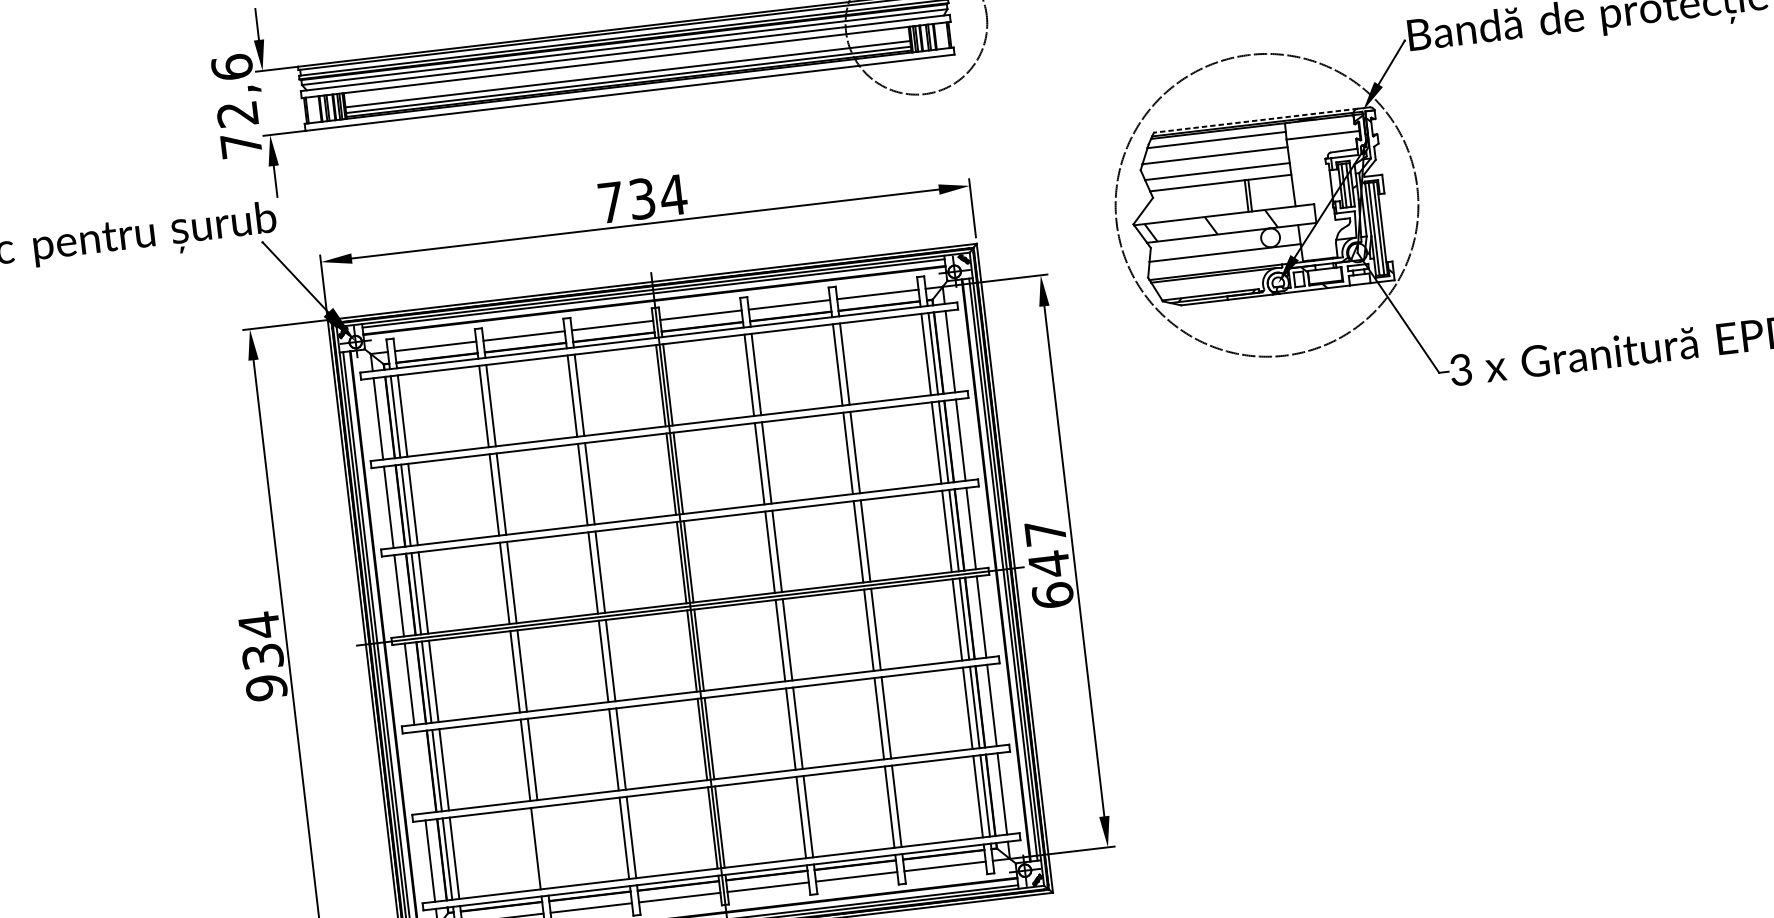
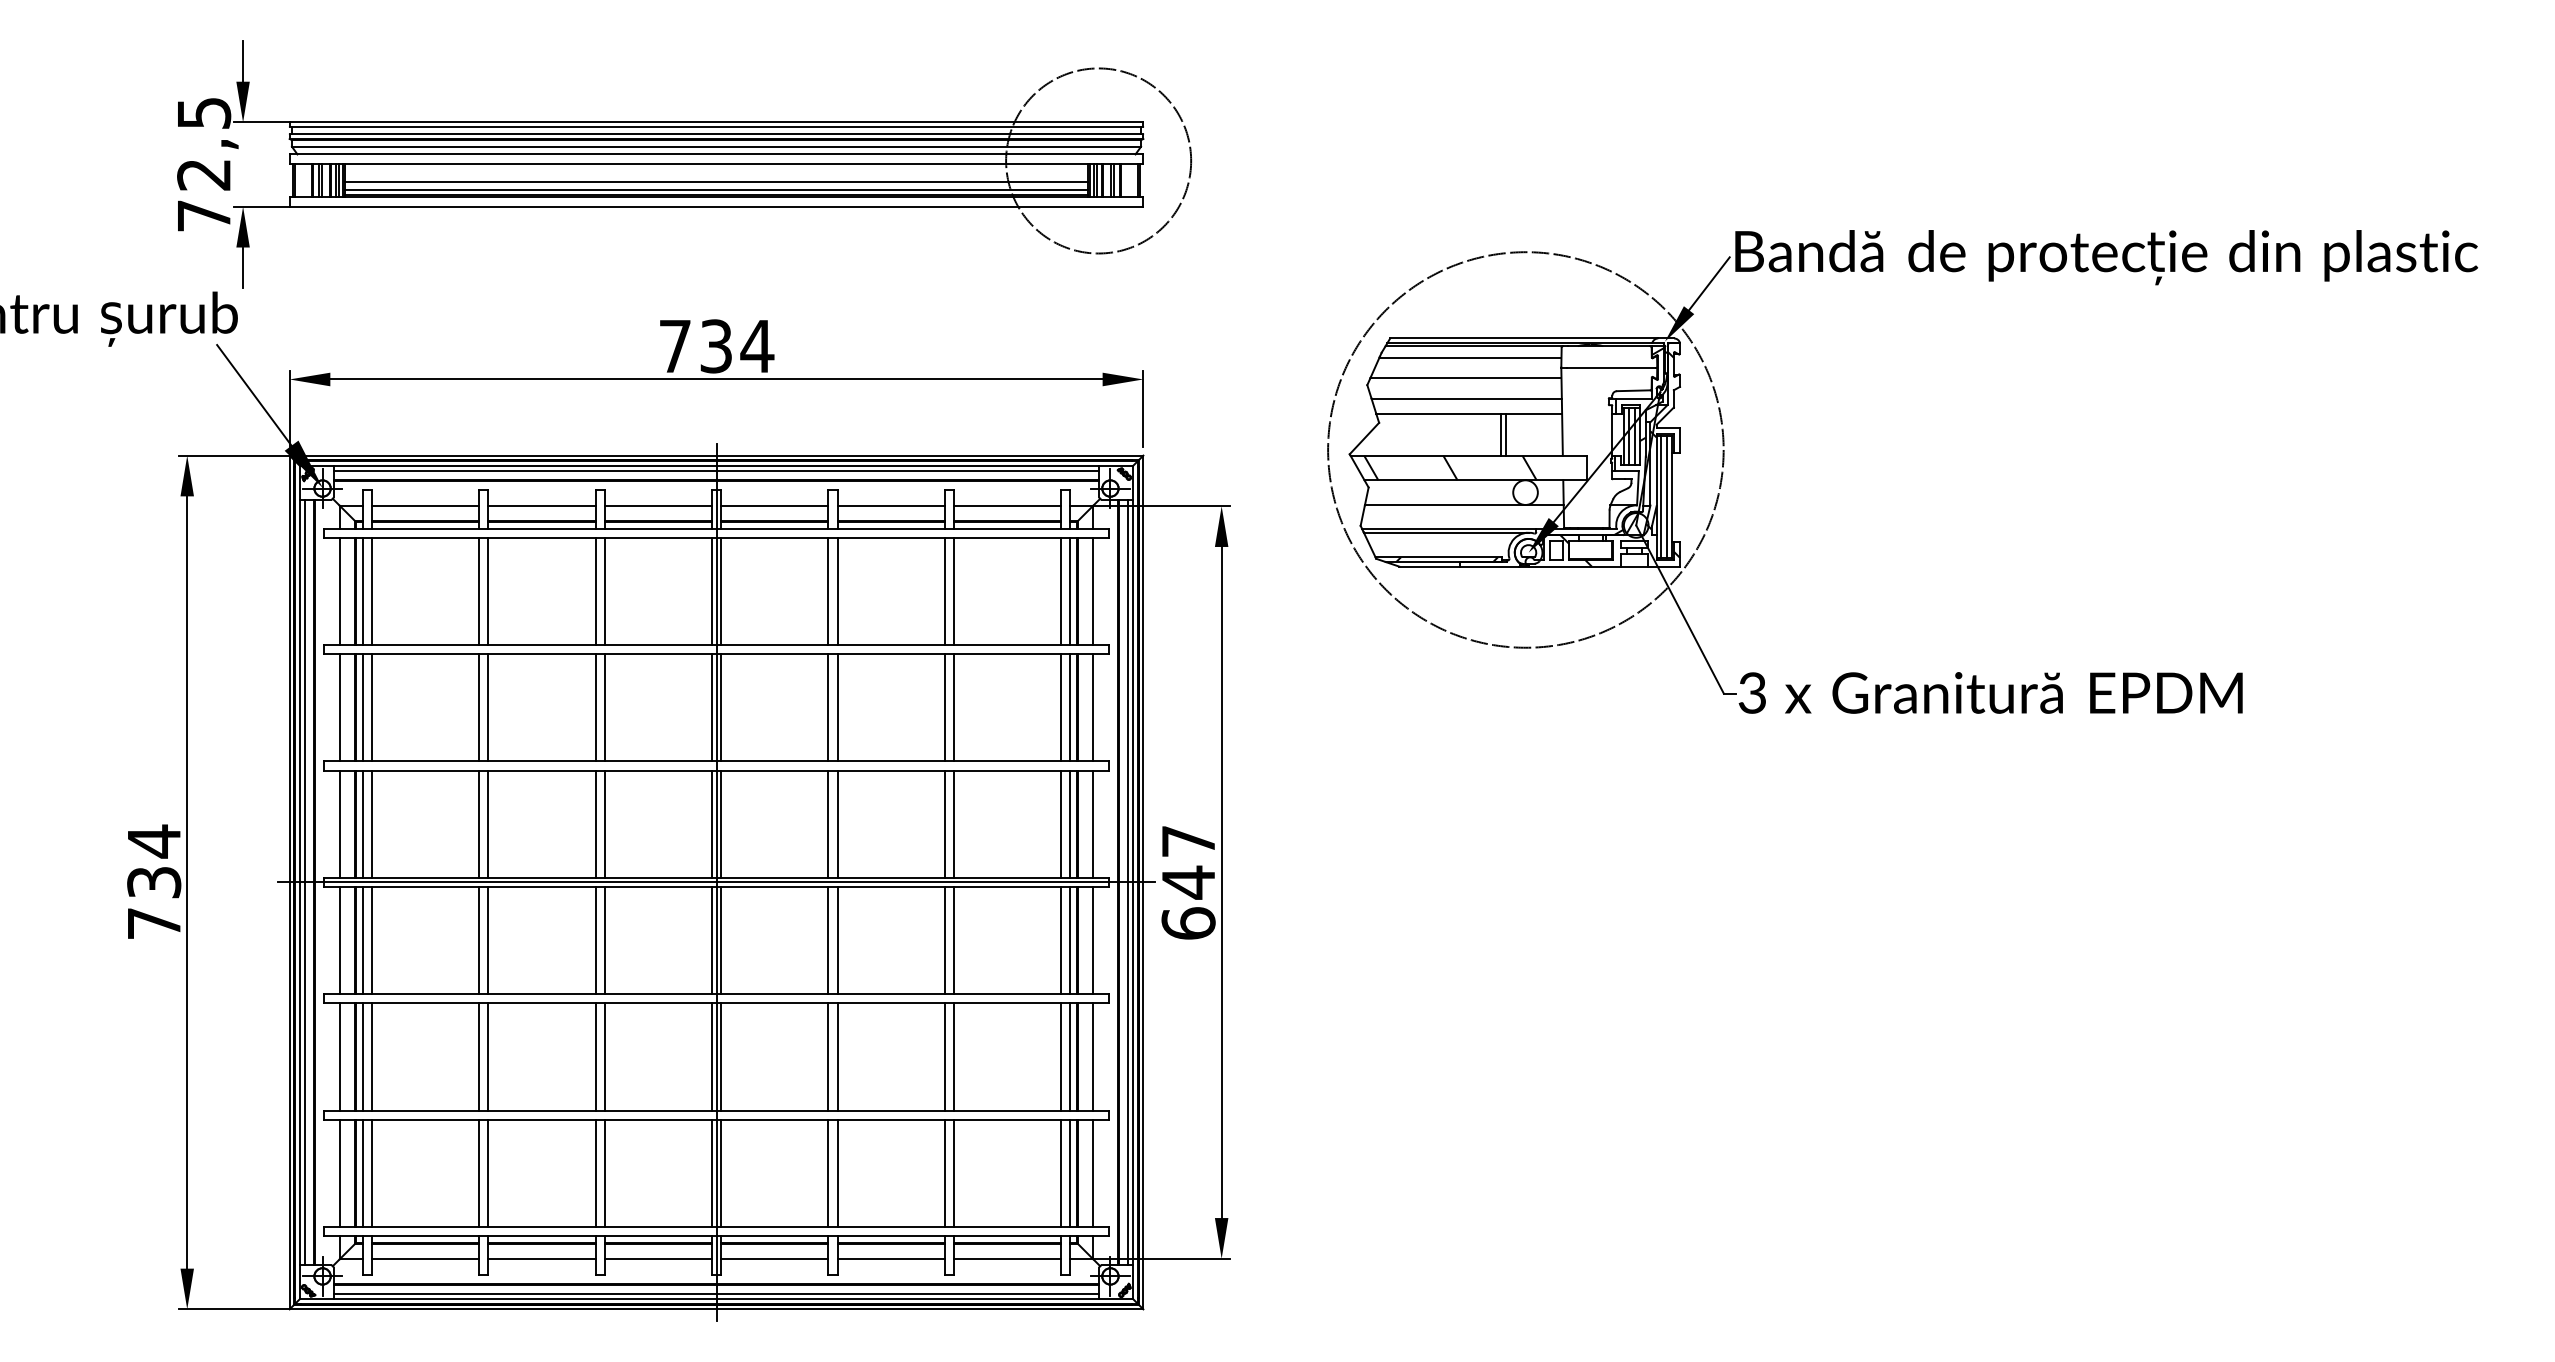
text: (232, 66) -> (204, 112), 72,6 -> 72,5
line: (1255, 120) -> (1523, 338), dashed -> solid
text: (266, 687) -> (154, 923), 934 -> 734
line: (420, 772) -> (340, 1056), added
line: (542, 847) -> (488, 1172), added

